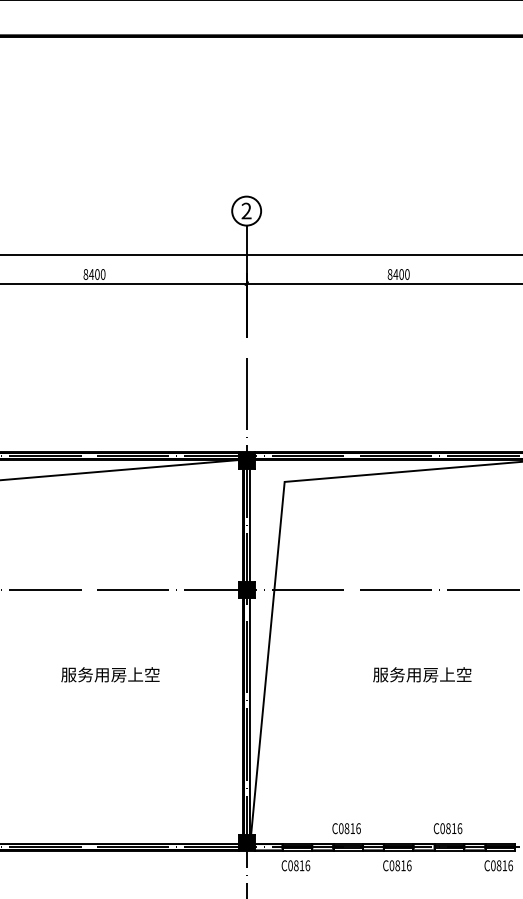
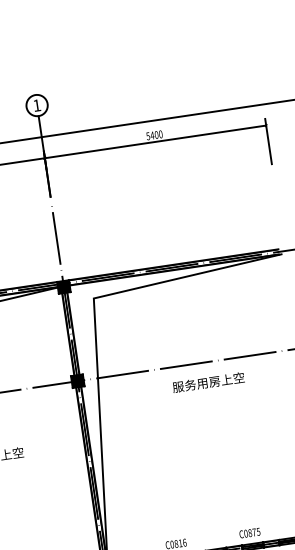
text: (246, 210) -> (36, 105), 2 -> 1
text: (389, 274) -> (147, 136), 8400 -> 5400
text: (422, 674) -> (208, 382), moved
text: (456, 828) -> (256, 532), C0816 -> C0875

